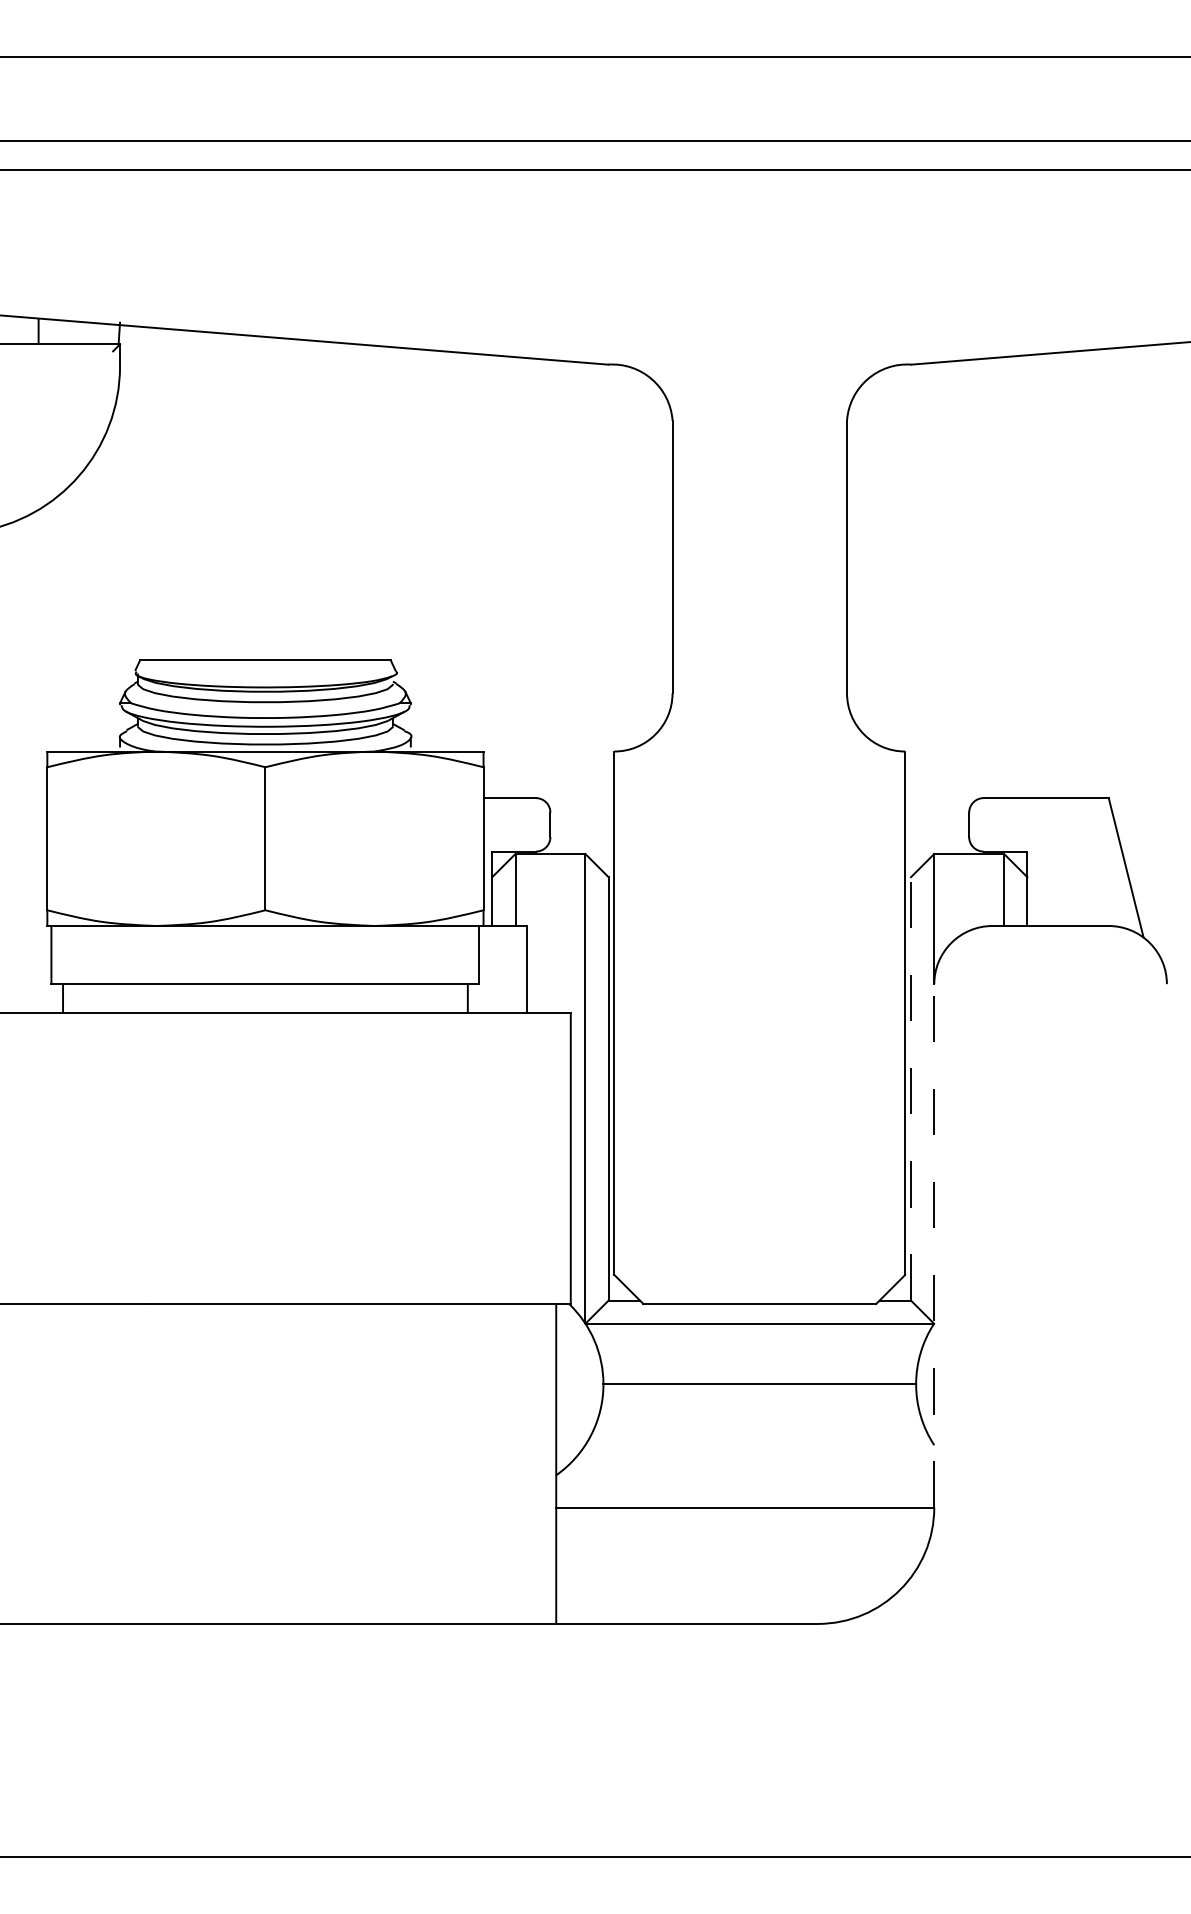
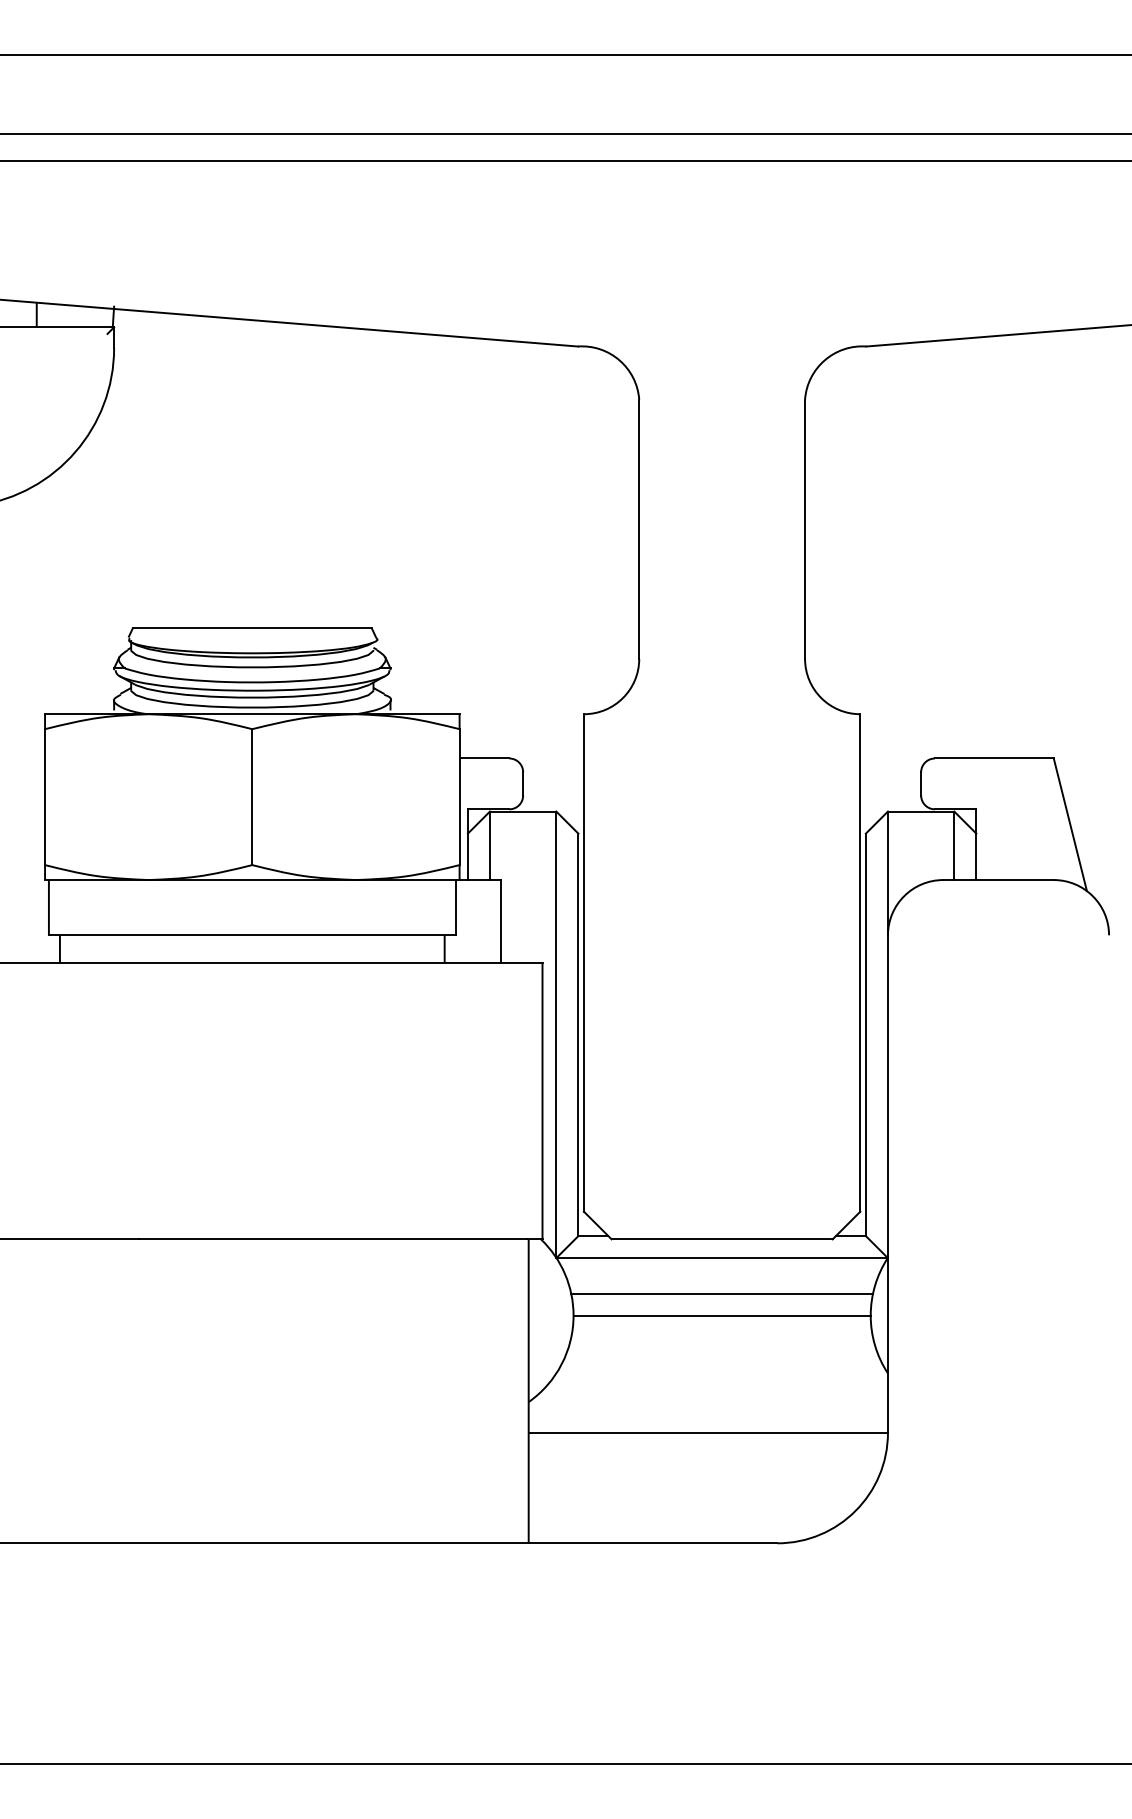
line: (910, 1088) -> (865, 1034), dashed -> solid
line: (933, 1246) -> (887, 1184), dashed -> solid
line: (760, 1361) -> (722, 1293), added

